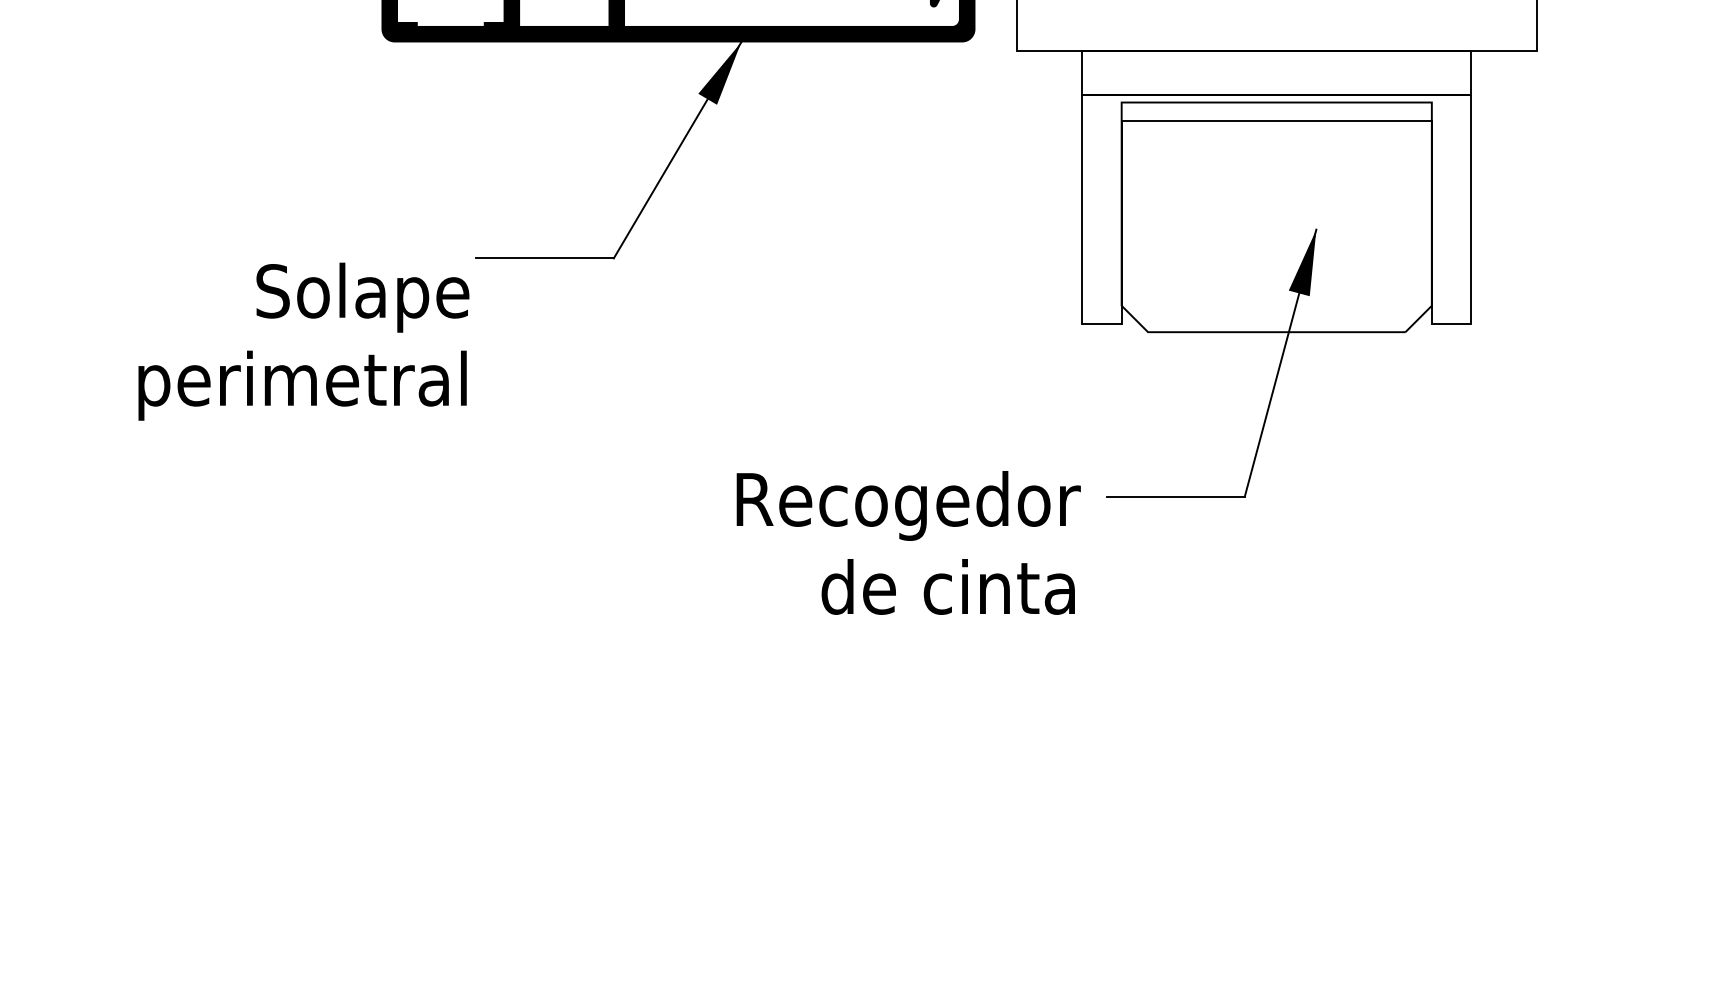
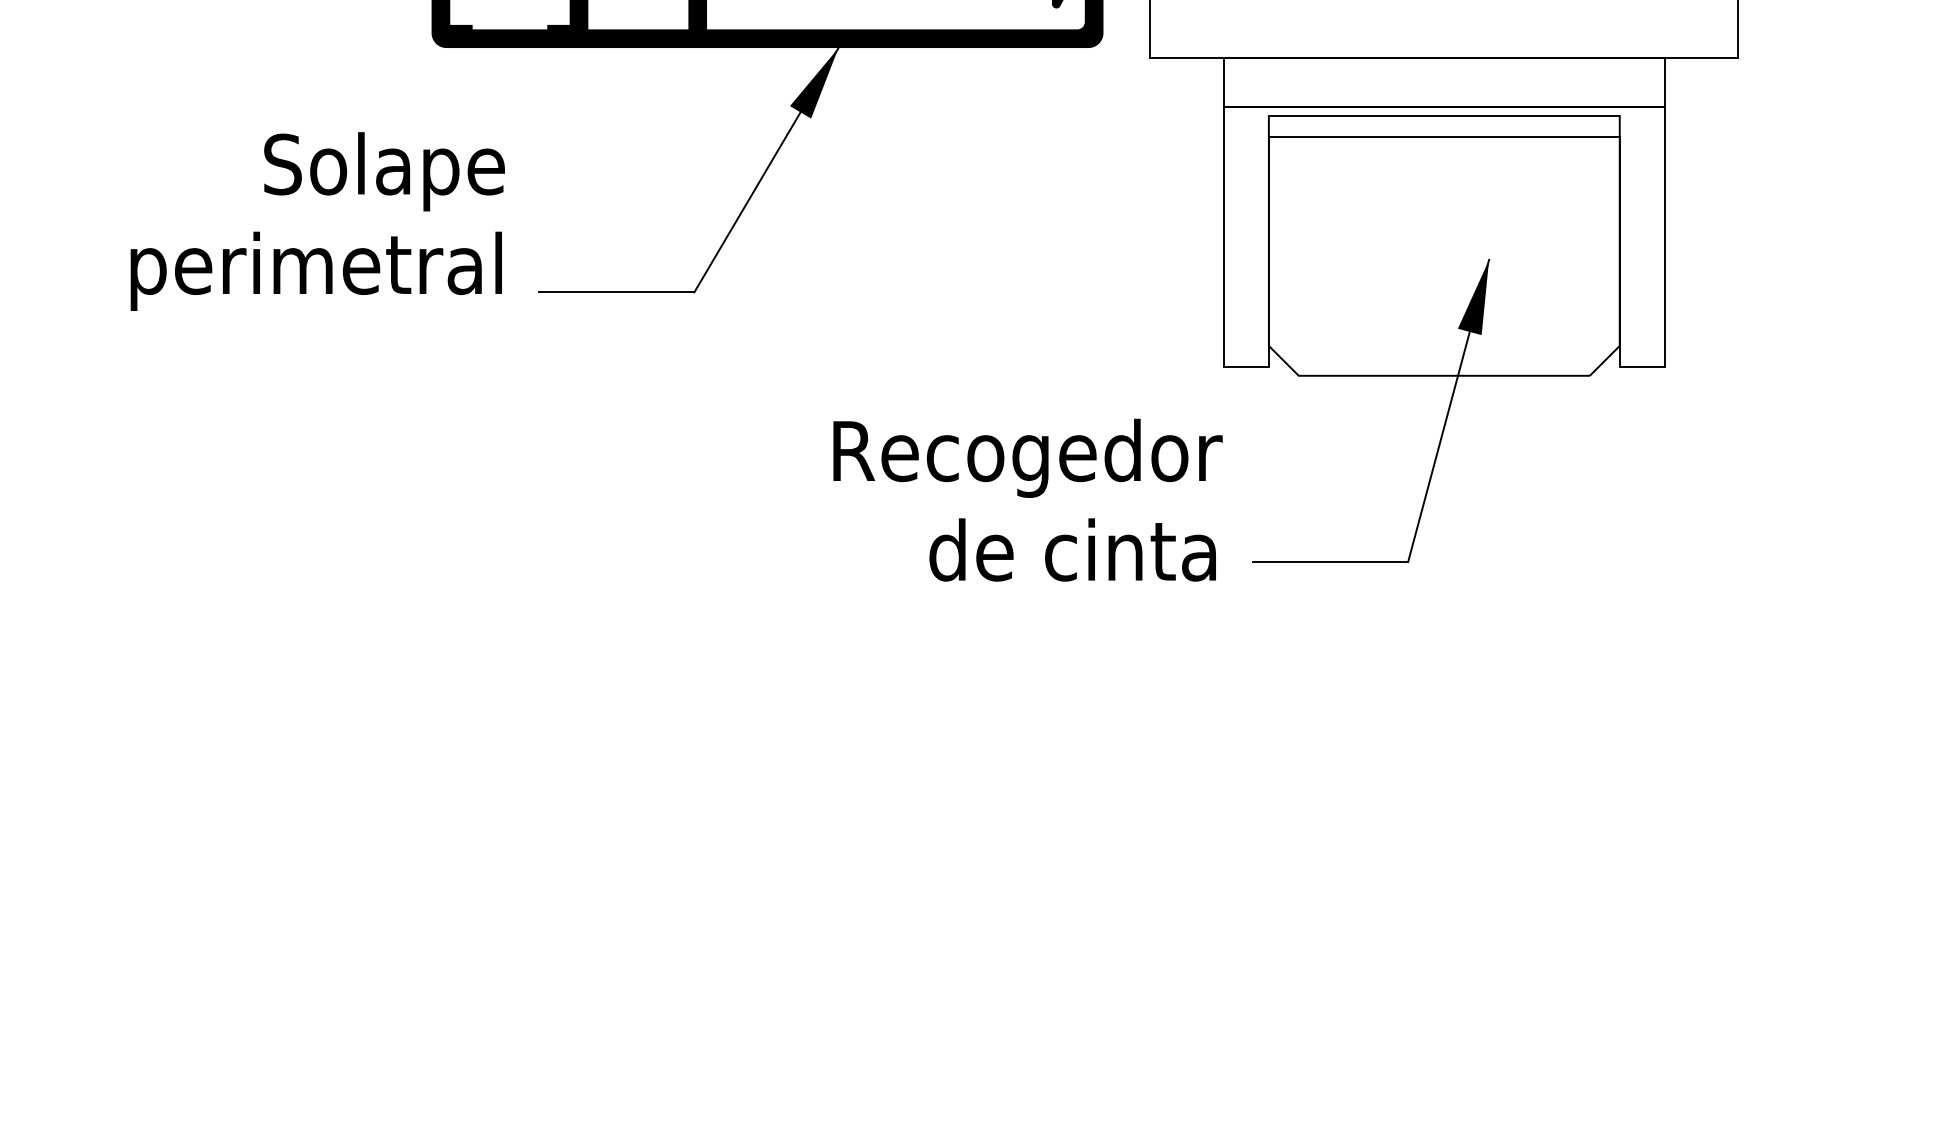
text: (303, 341) -> (317, 221), moved
text: (908, 542) -> (1027, 499), moved

